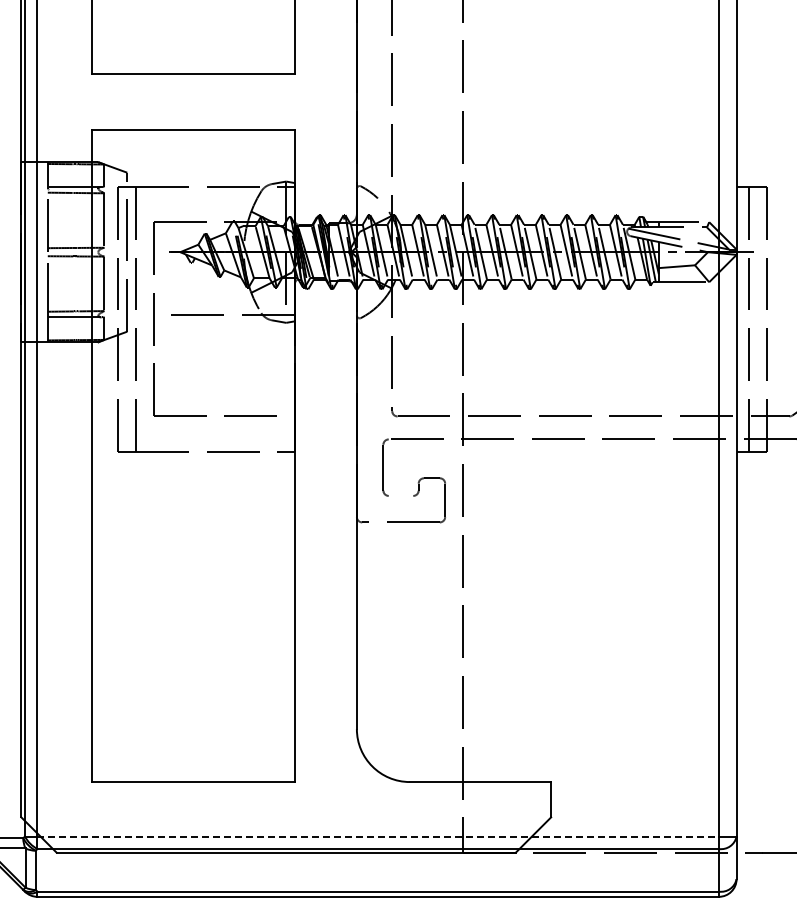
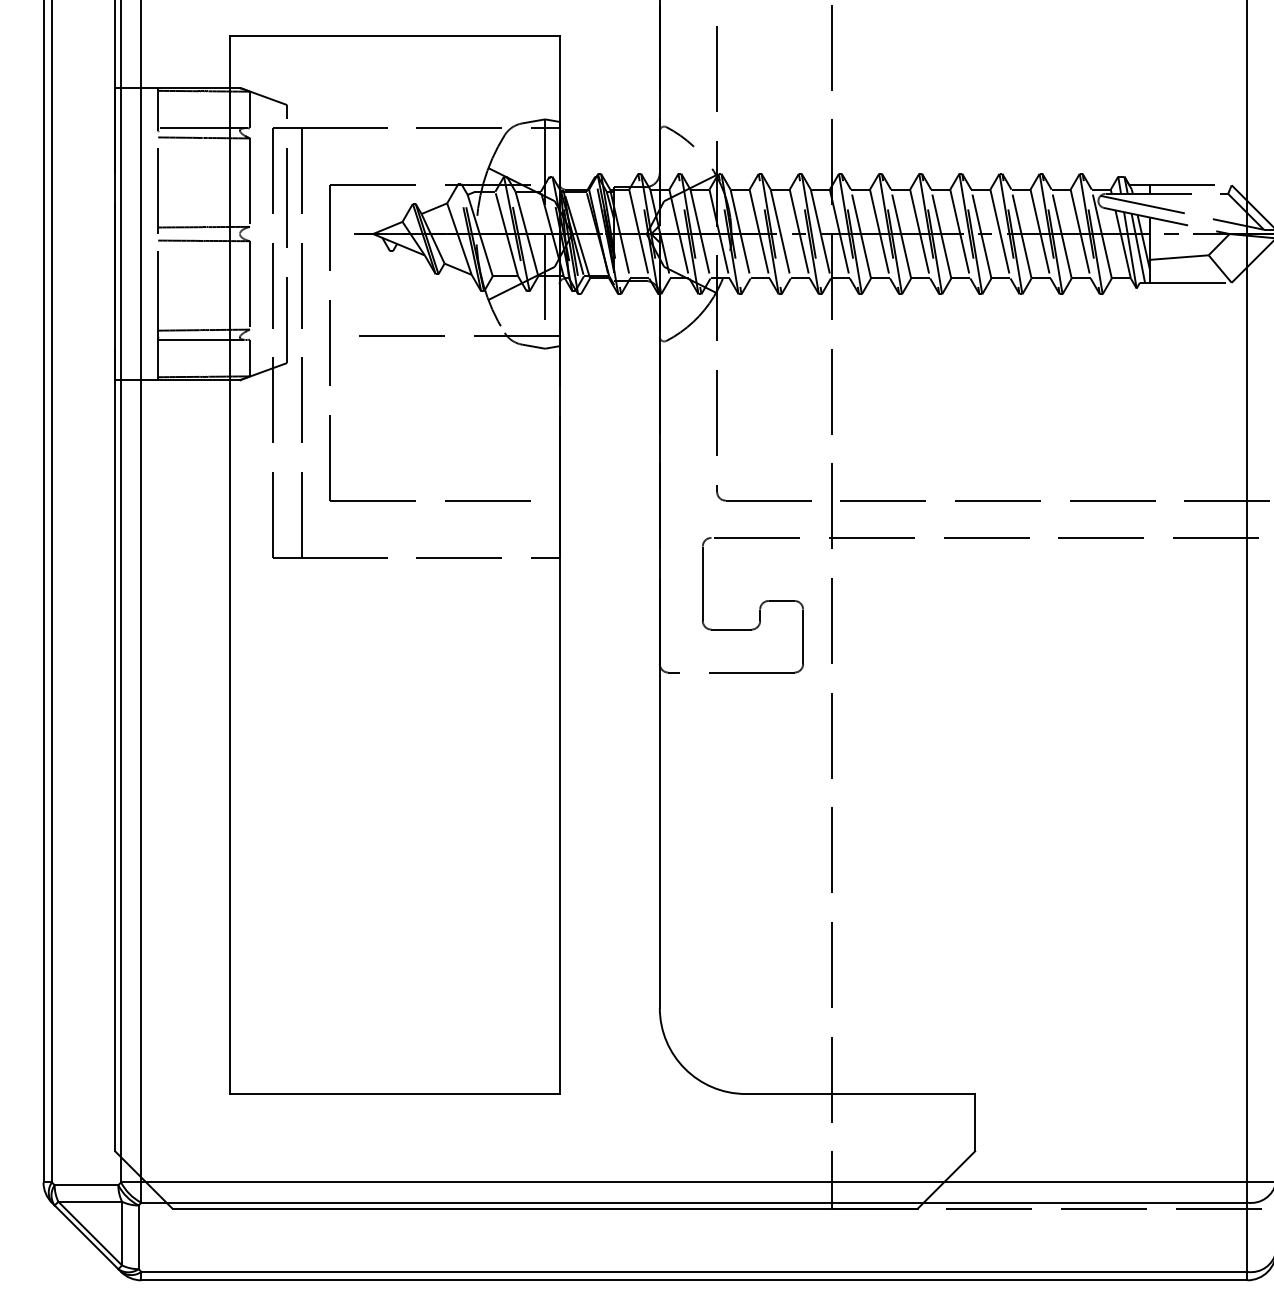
line: (400, 495) -> (730, 628), added
line: (378, 836) -> (694, 1182), dashed -> solid

